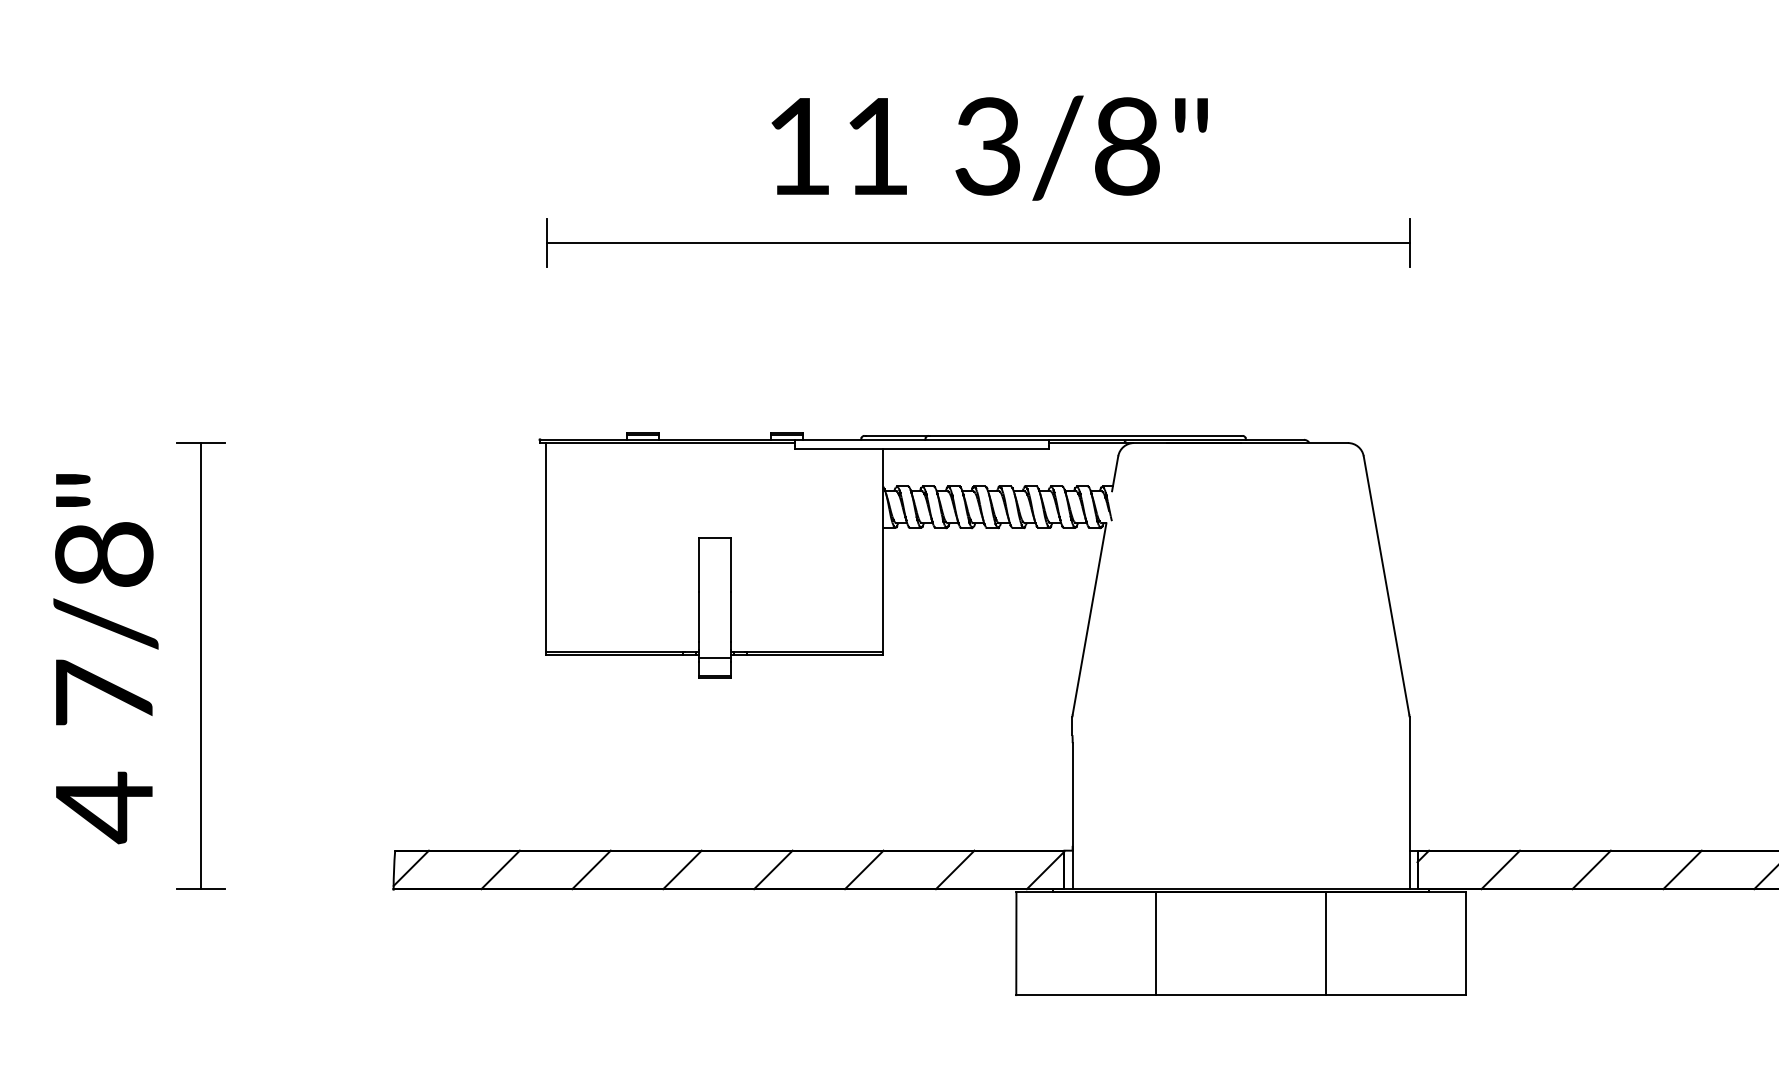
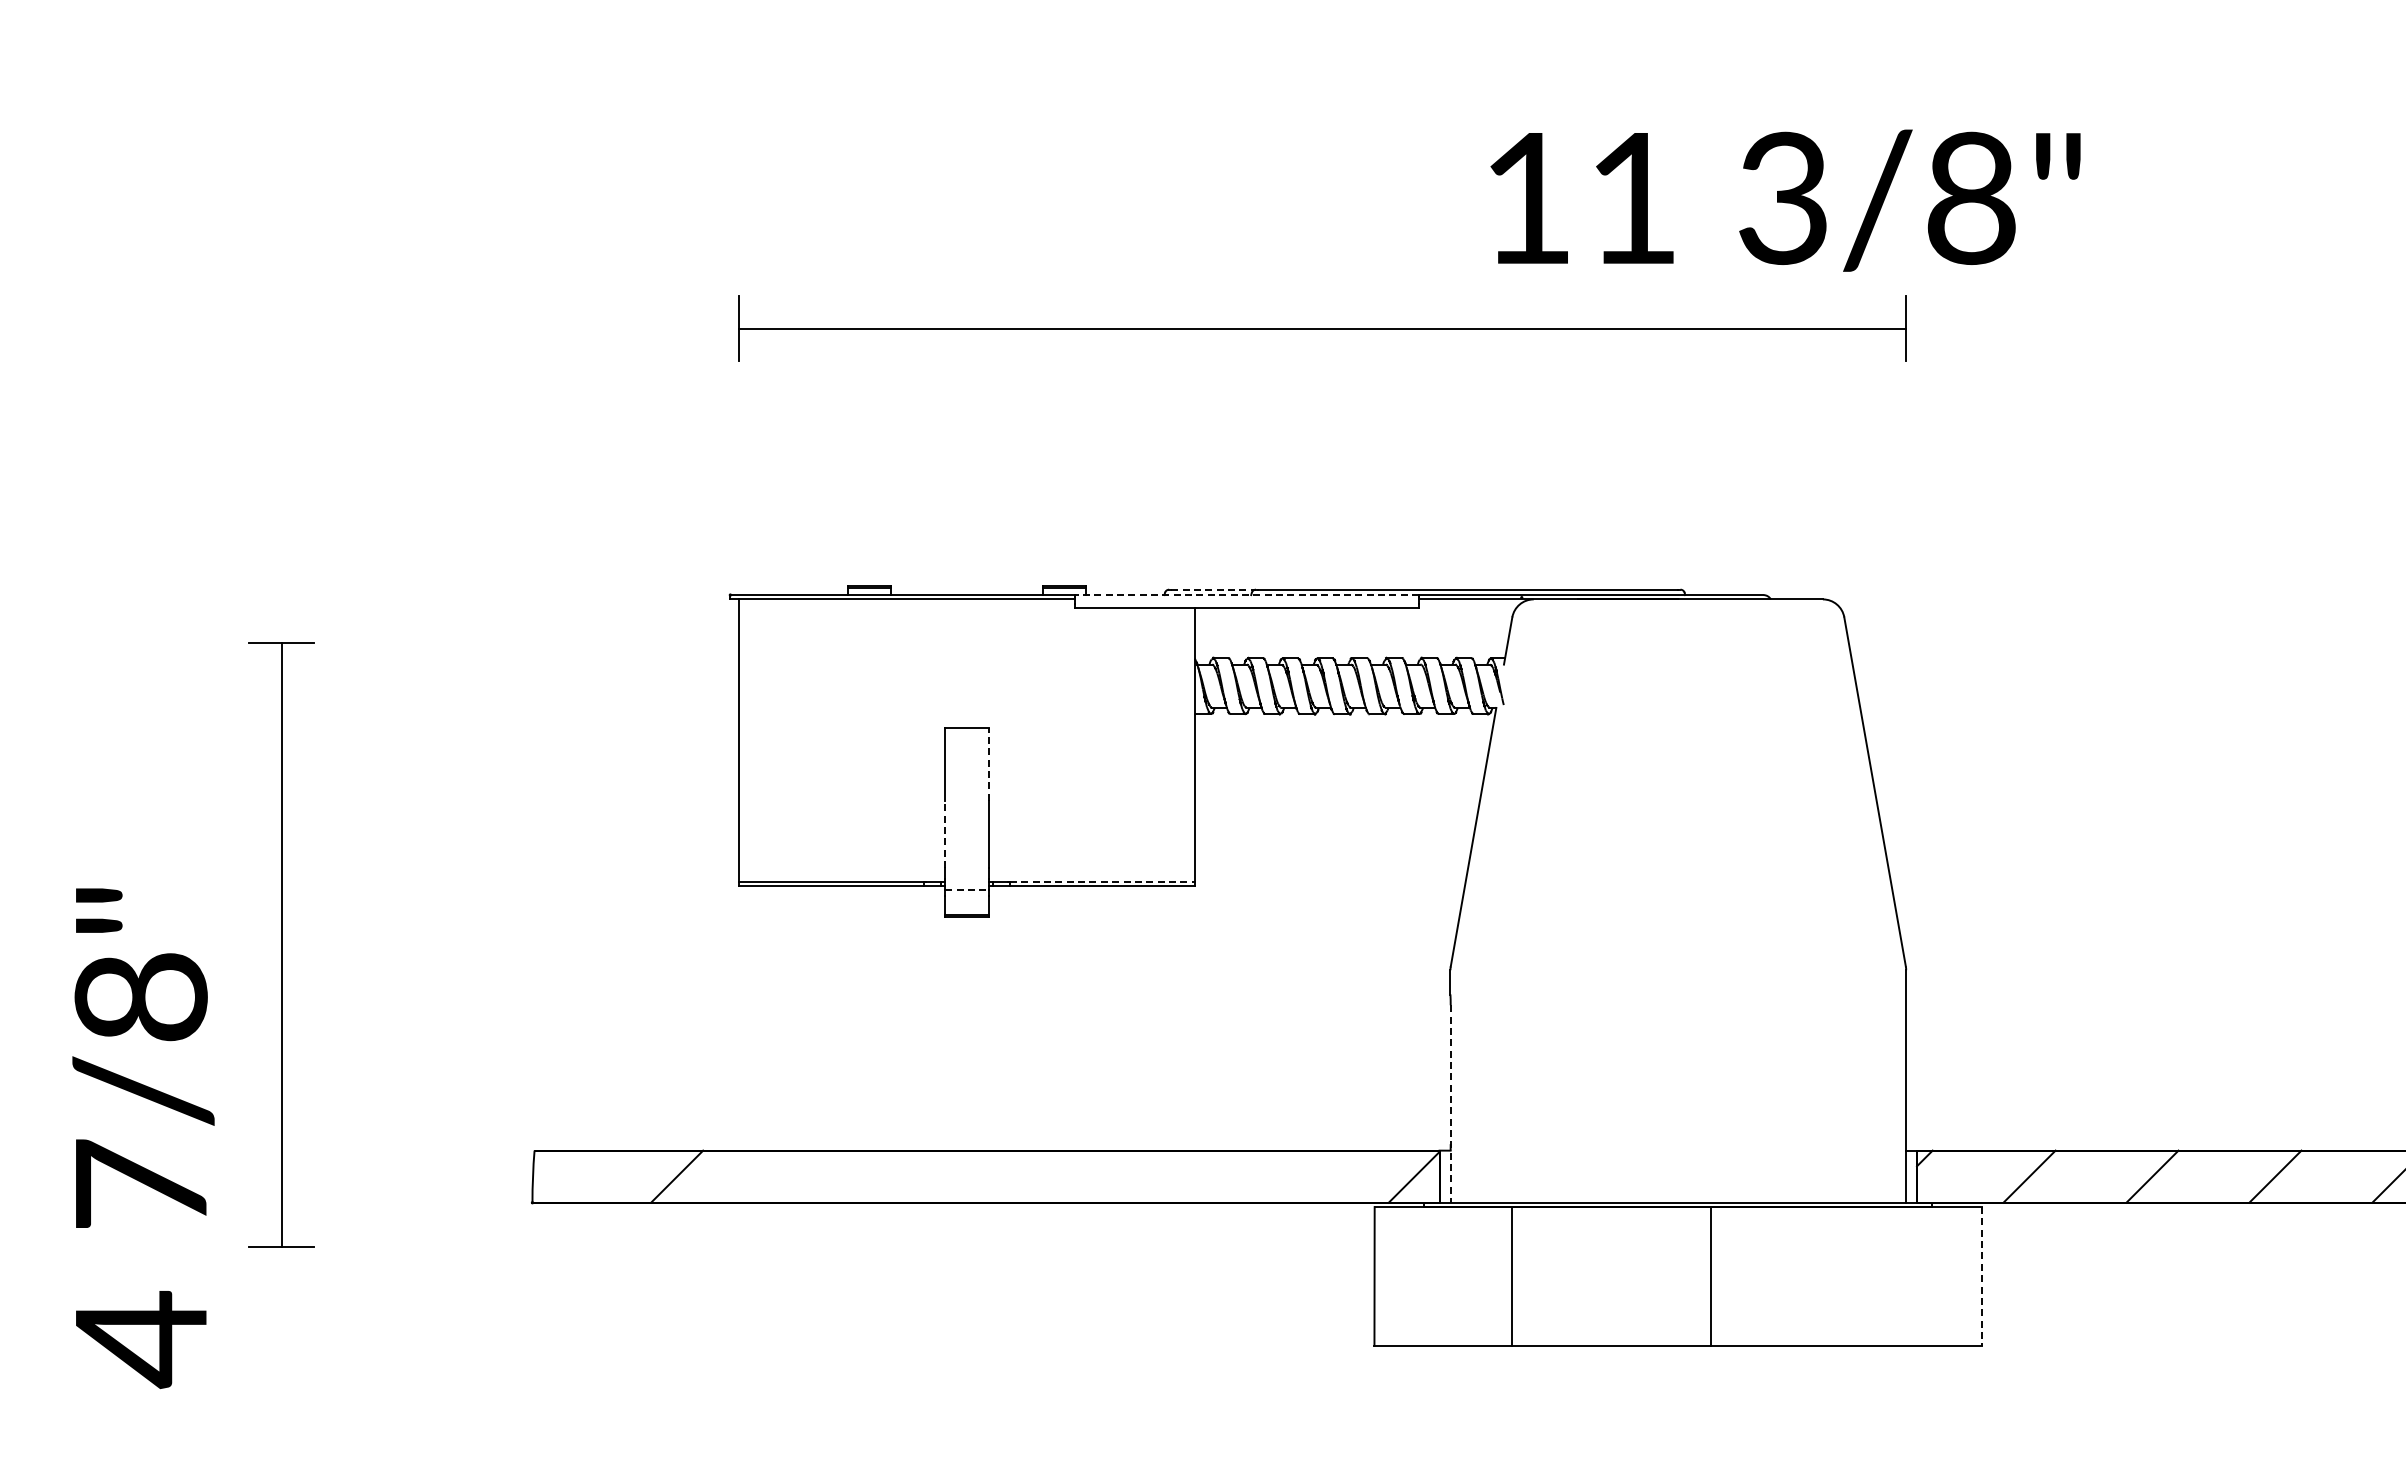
text: (989, 148) -> (1785, 200), moved
line: (898, 435) -> (1214, 589), solid -> dashed
line: (921, 440) -> (1246, 595), solid -> dashed
line: (730, 565) -> (988, 764), solid -> dashed
line: (699, 616) -> (945, 834), solid -> dashed
line: (815, 651) -> (1102, 881), solid -> dashed
line: (714, 657) -> (966, 889), solid -> dashed
text: (105, 659) -> (143, 1138), moved
part: (200, 665) -> (281, 944), moved
line: (1072, 816) -> (1450, 1104), solid -> dashed
line: (411, 868) -> (556, 1174), removed
line: (591, 869) -> (800, 1176), removed
line: (682, 869) -> (923, 1176), removed
line: (773, 869) -> (1045, 1176), removed
line: (863, 869) -> (1168, 1176), removed
line: (954, 869) -> (1291, 1176), removed
line: (1156, 943) -> (1512, 1276), moved
line: (1326, 943) -> (1711, 1276), moved
line: (1465, 944) -> (1981, 1277), solid -> dashed

